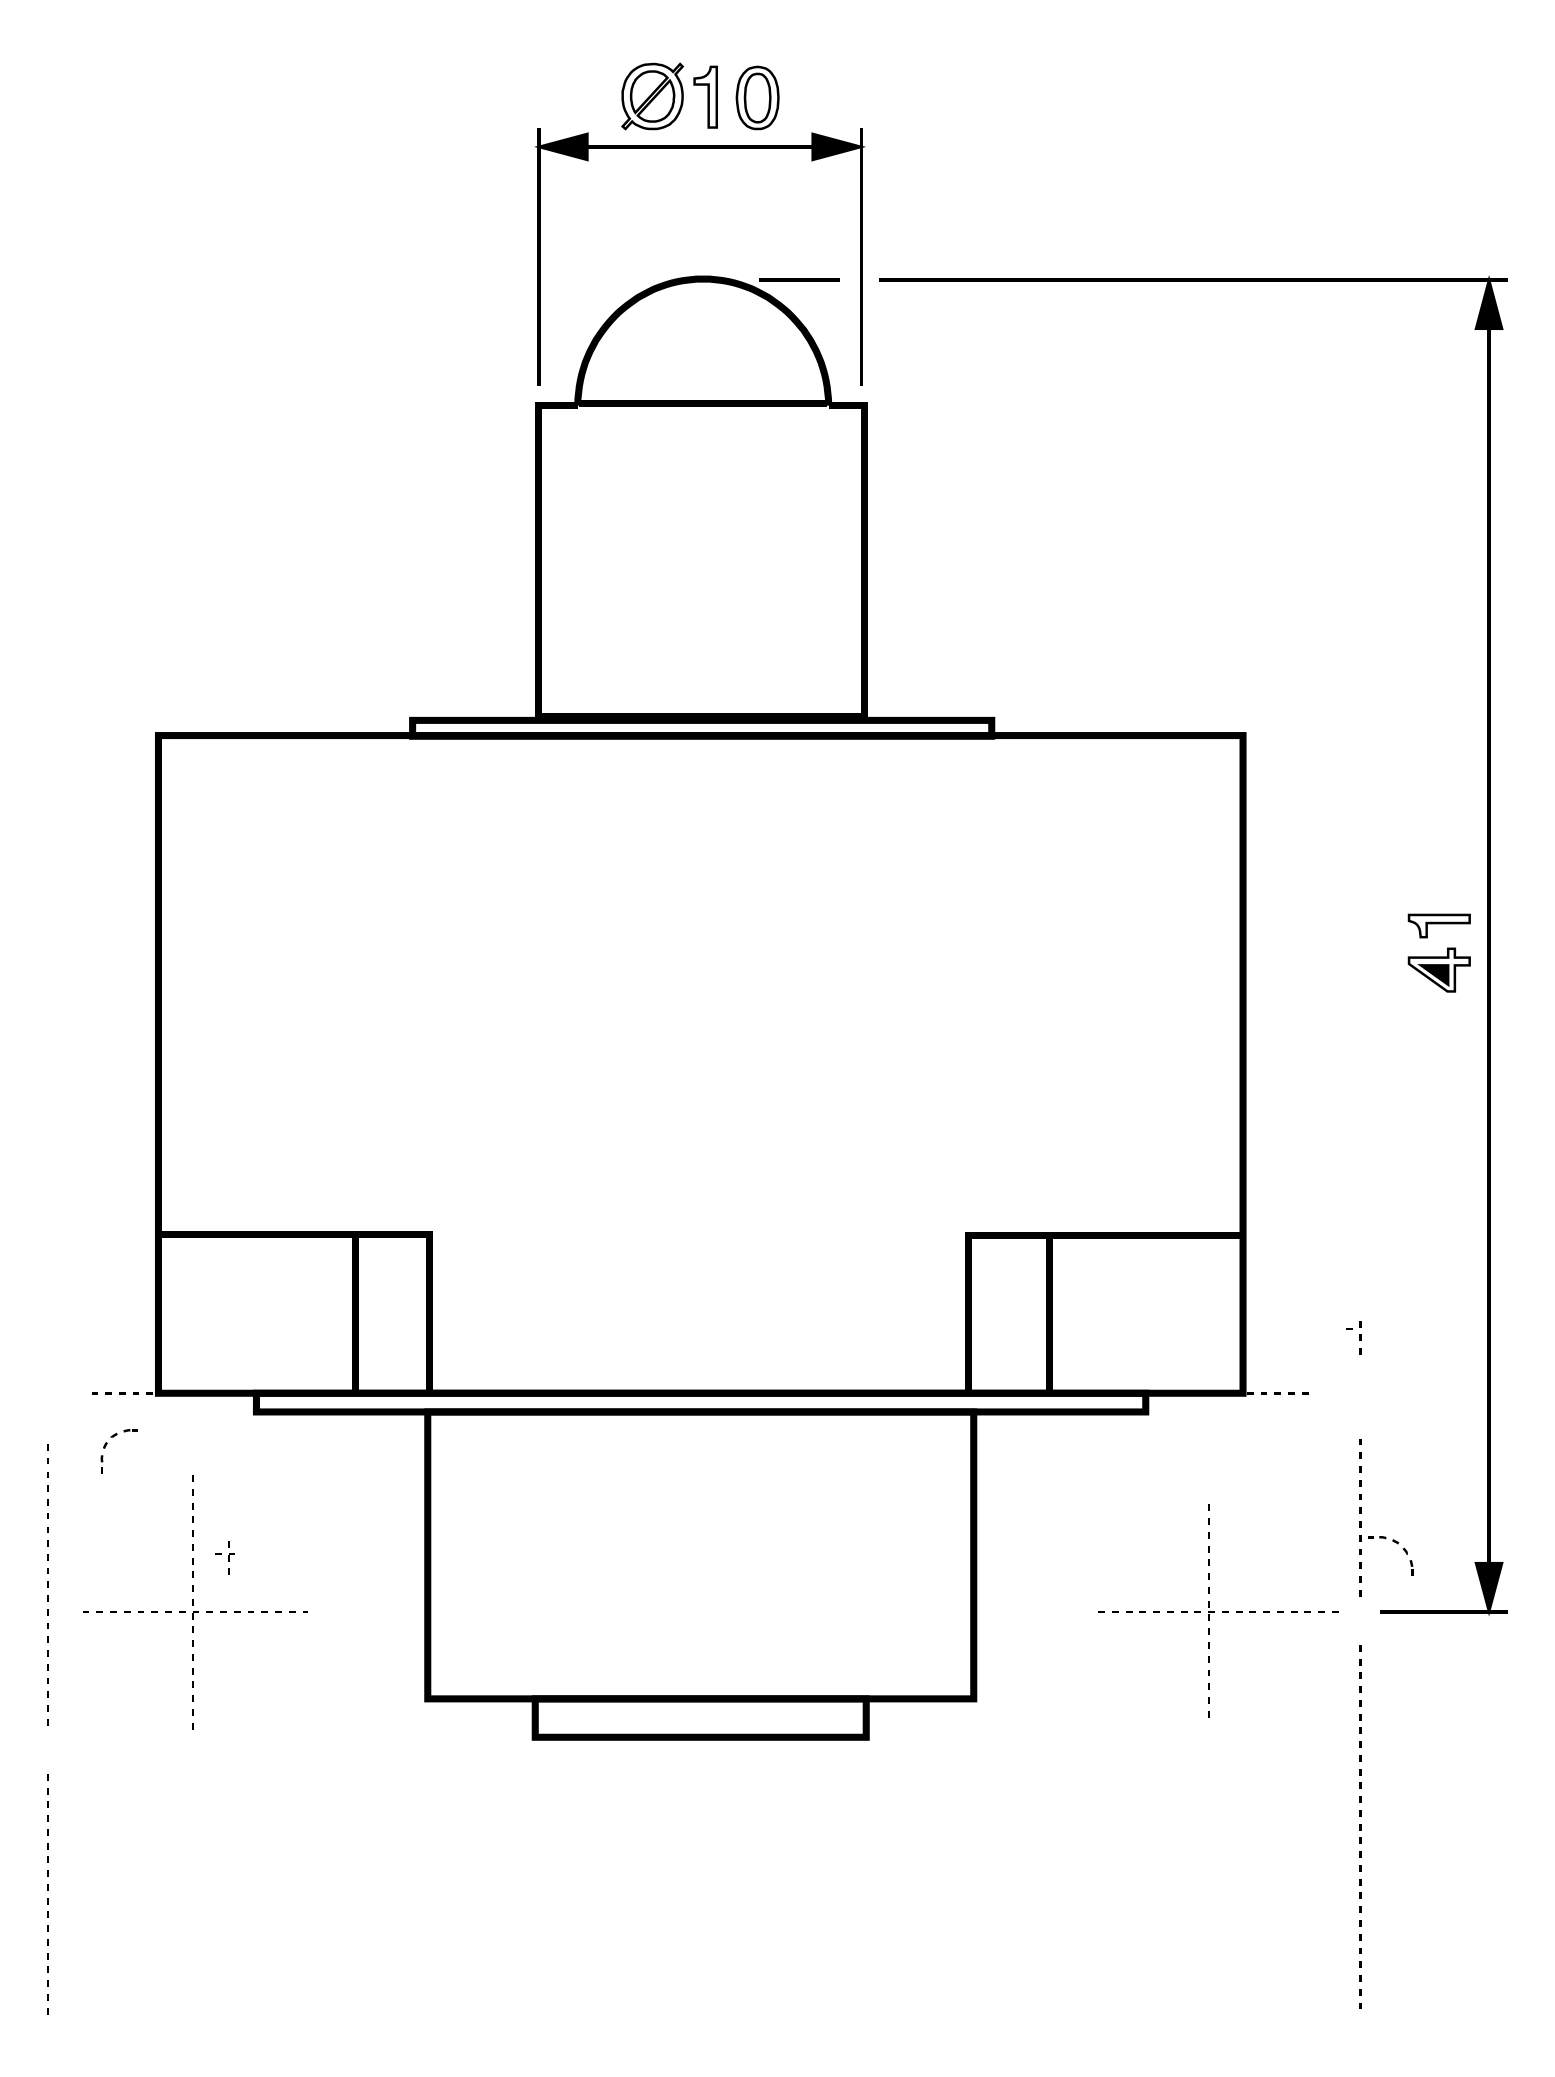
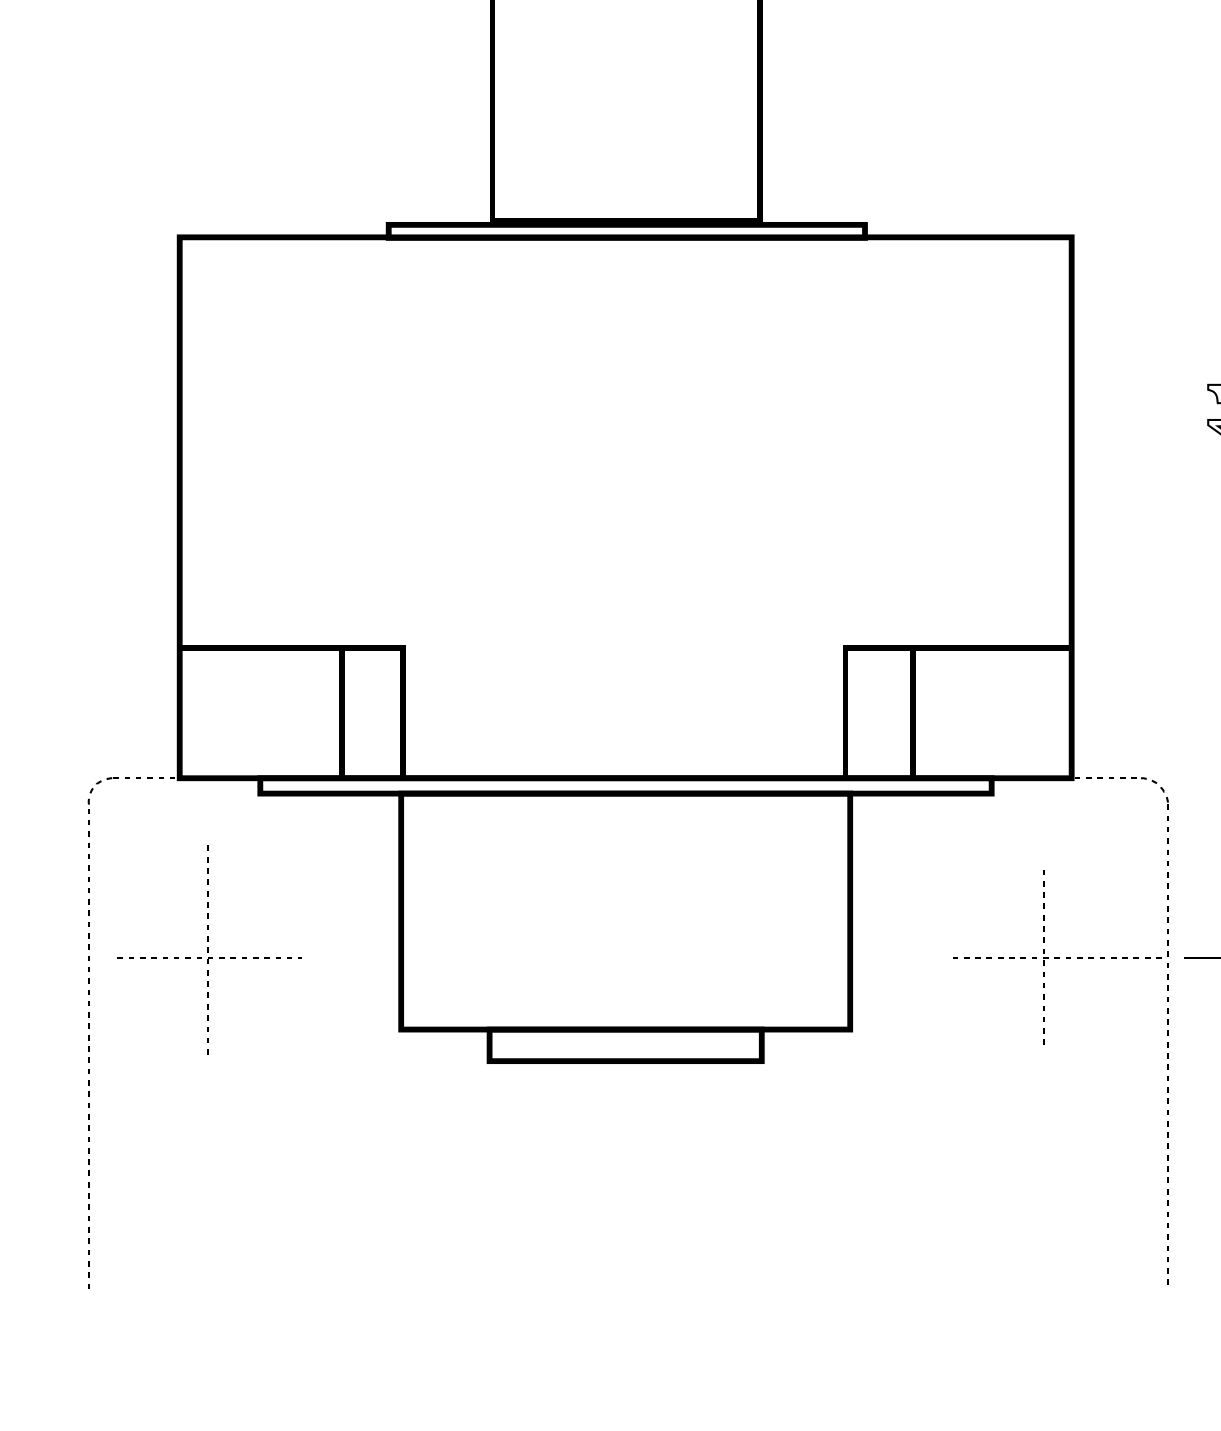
part: (1353, 1337) -> (1162, 965), moved
part: (106, 1446) -> (92, 791), moved
part: (1397, 1544) -> (1155, 784), moved
part: (224, 1557) -> (234, 913), removed
line: (47, 1749) -> (88, 1071), added

